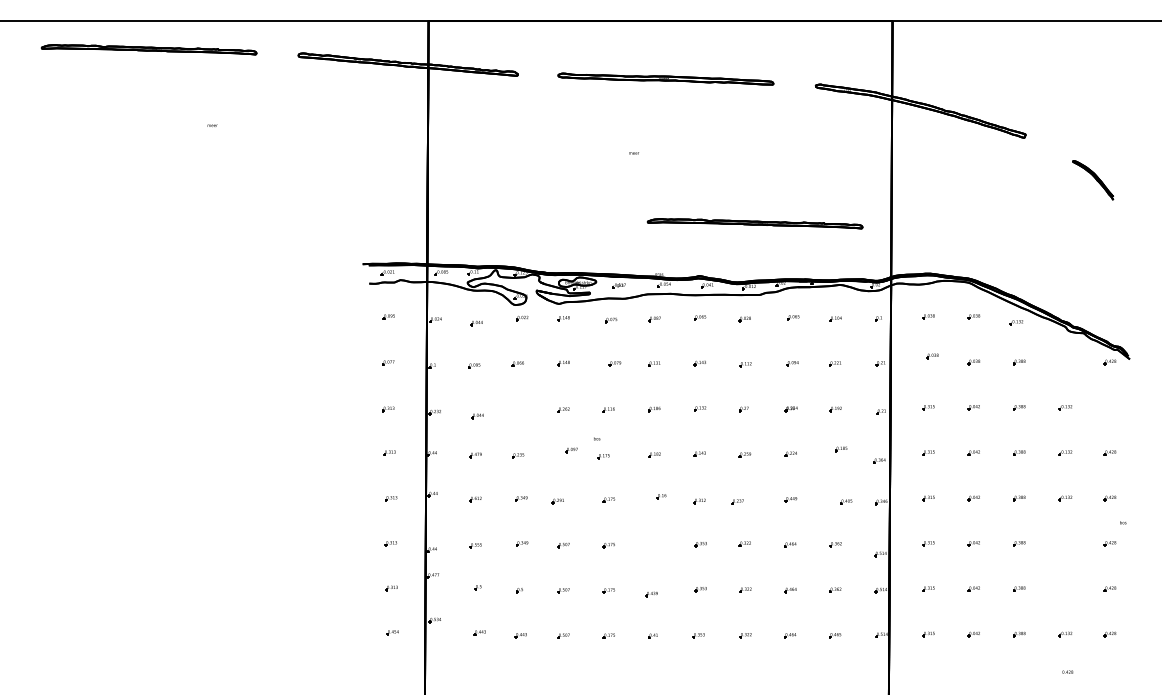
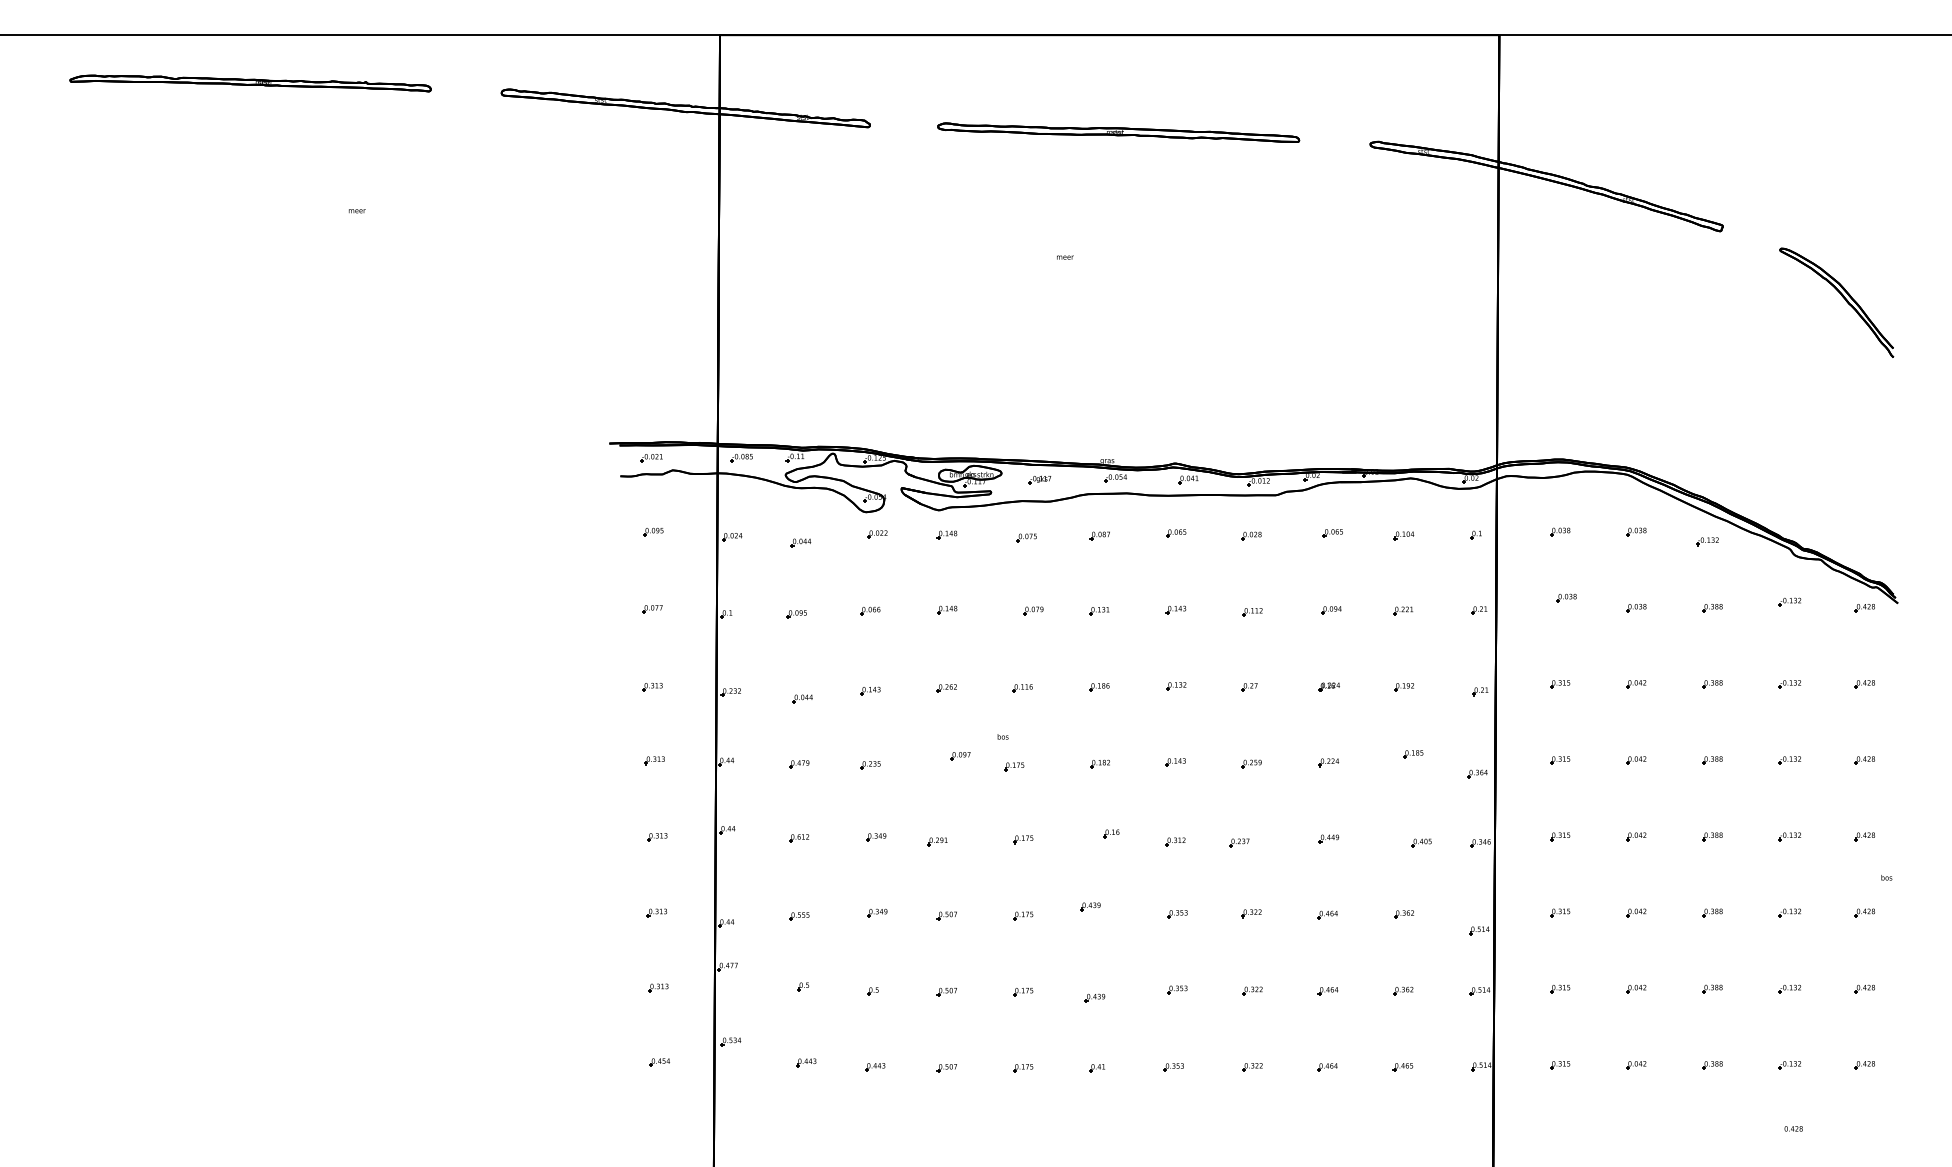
part: (1092, 180) -> (1835, 302), size x1.67
part: (754, 223) -> (1267, 375), removed
part: (1065, 358) -> (1789, 601), added
part: (1109, 407) -> (1863, 684), added
part: (517, 411) -> (869, 691), added
part: (648, 539) -> (1089, 906), added
part: (1064, 543) -> (1788, 912), added
part: (1065, 588) -> (1789, 988), added

